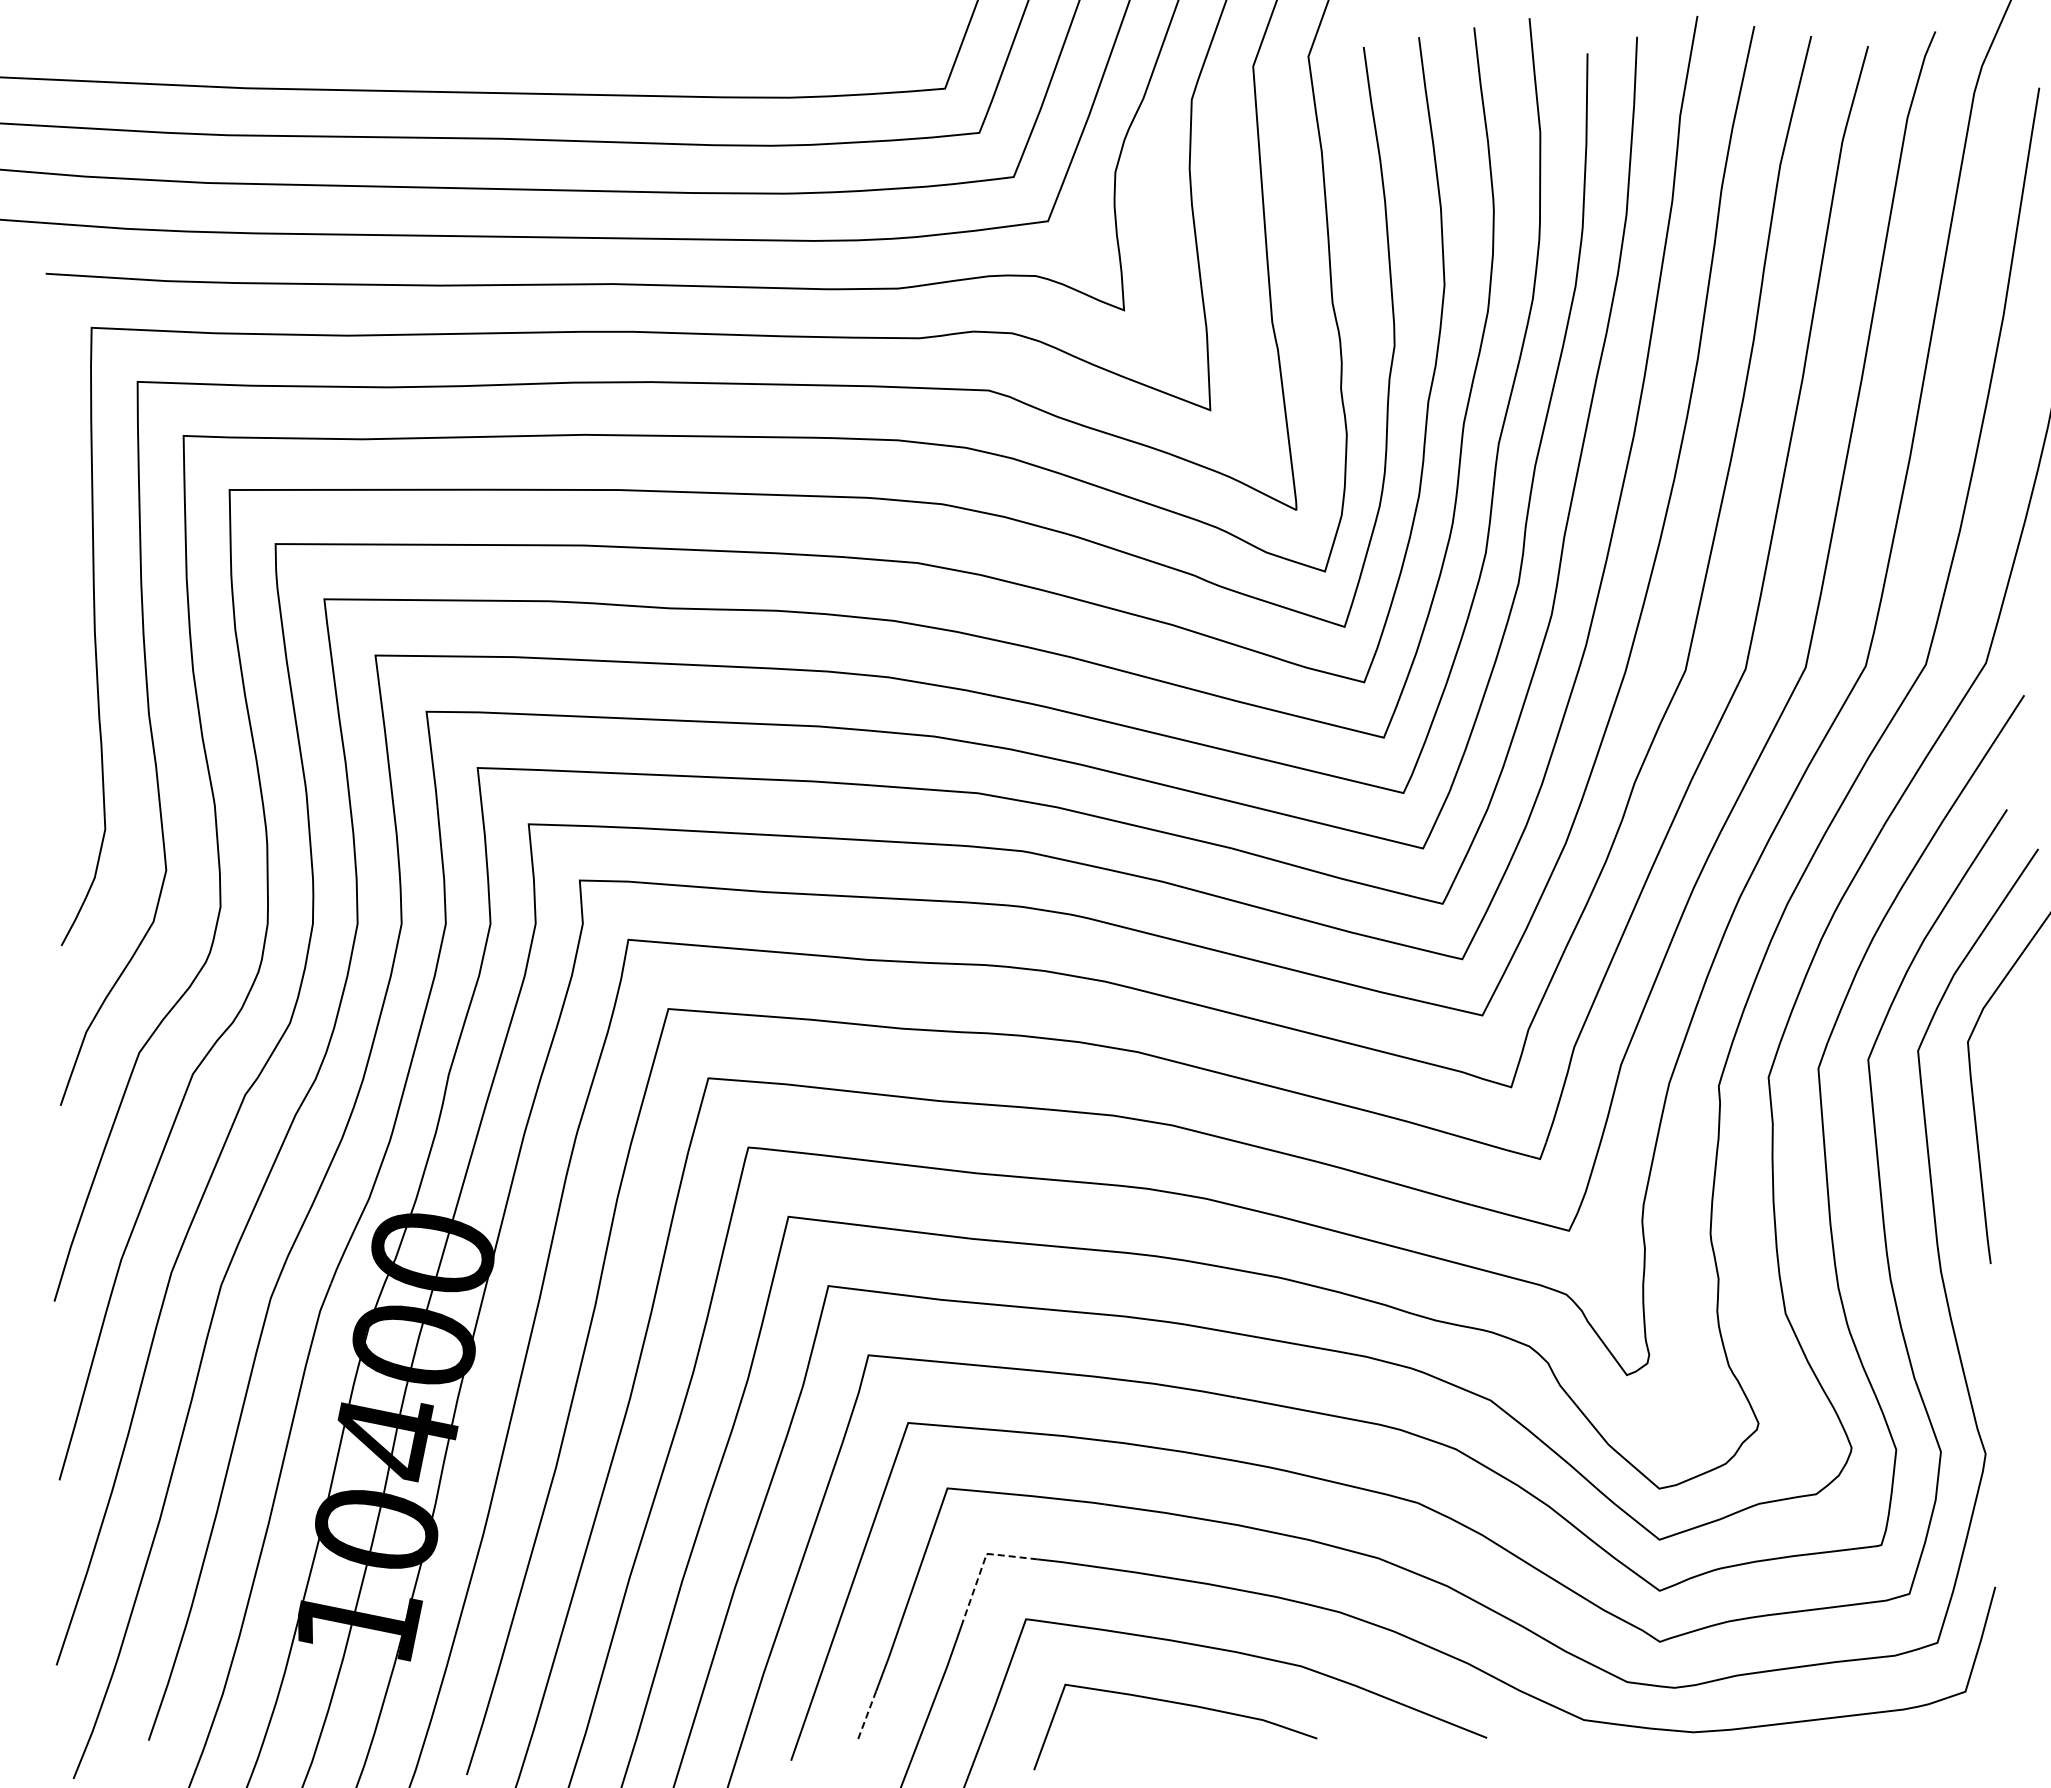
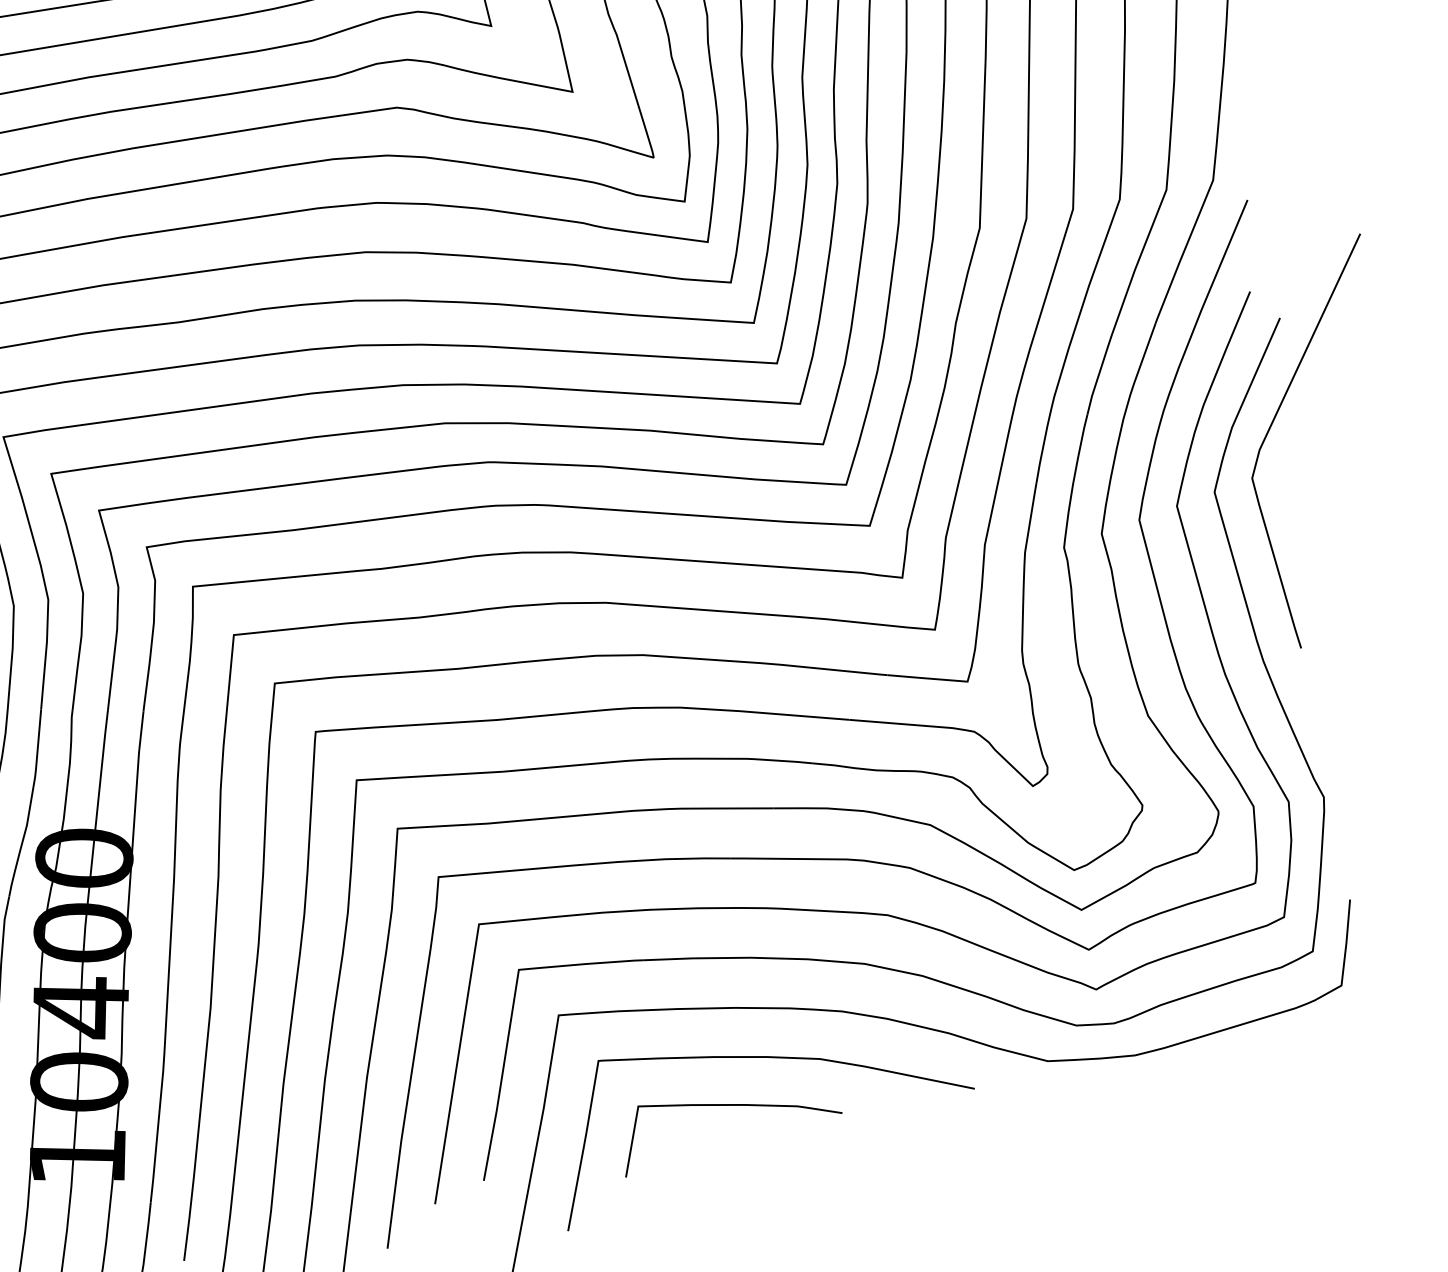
line: (984, 1561) -> (557, 1021), dashed -> solid
line: (866, 1717) -> (487, 1159), dashed -> solid

